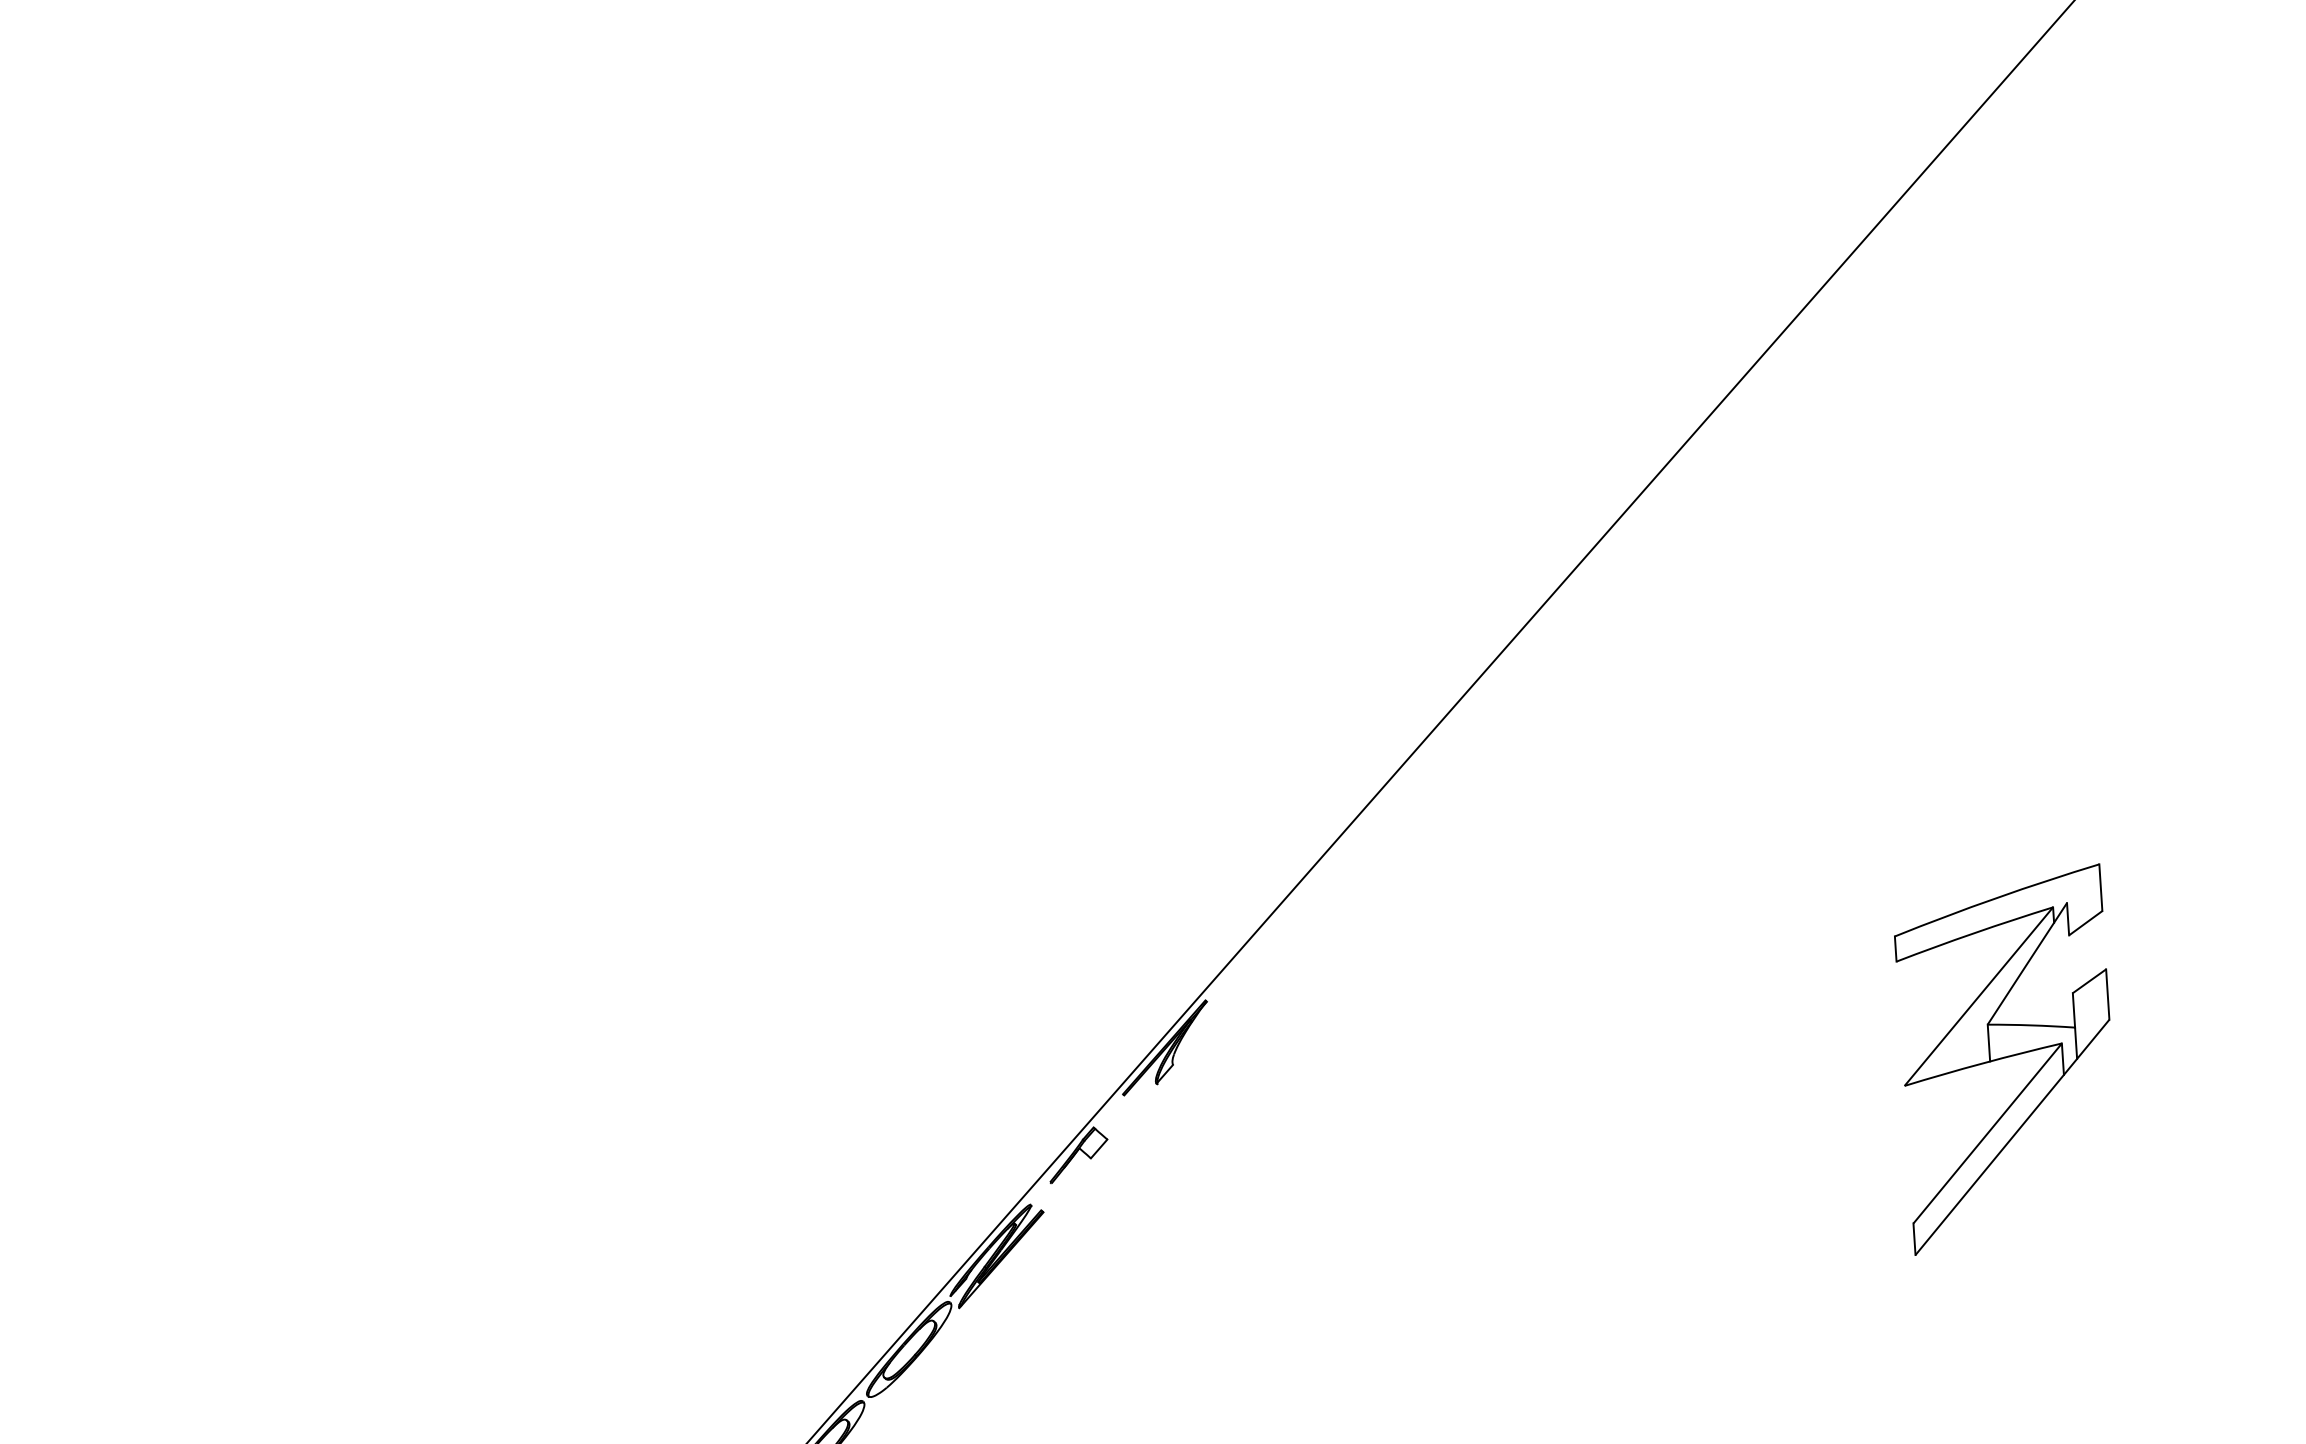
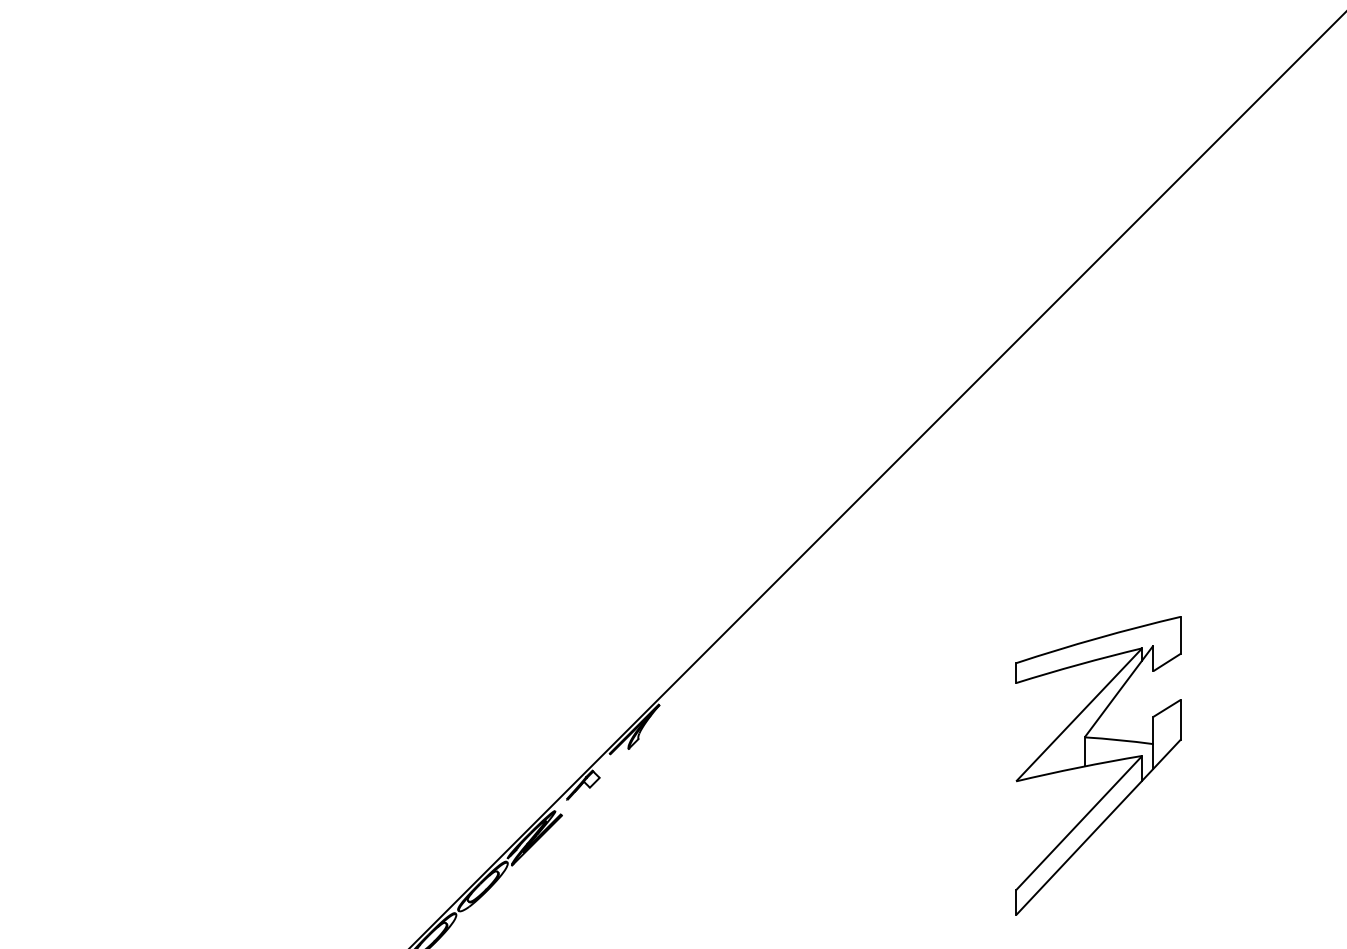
part: (2007, 1058) -> (1098, 765), size x1.43

